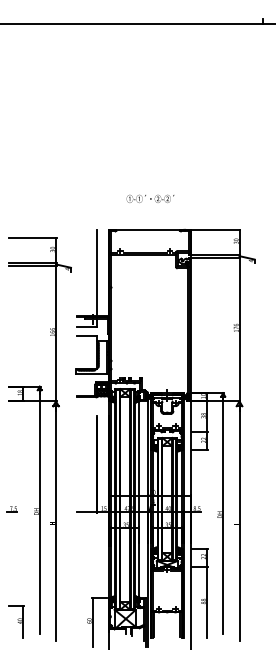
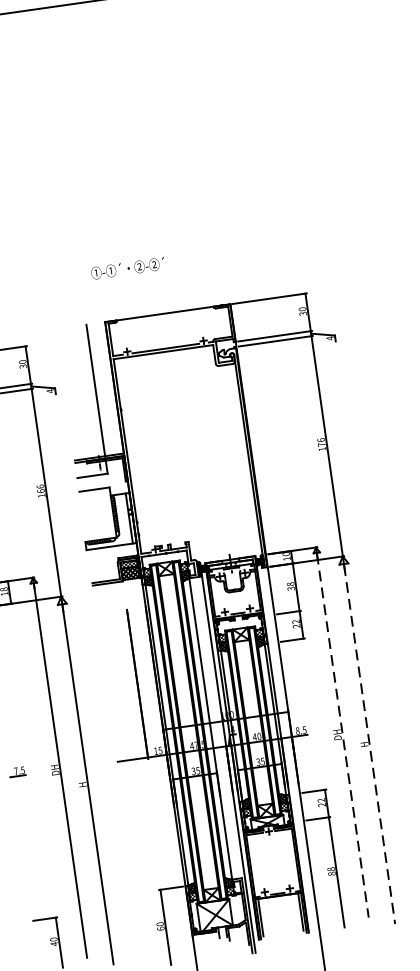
text: (150, 198) -> (127, 267), moved
line: (223, 515) -> (343, 735), solid -> dashed
line: (239, 523) -> (369, 744), solid -> dashed

